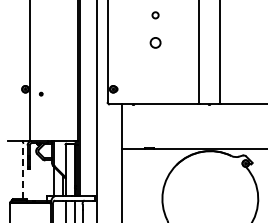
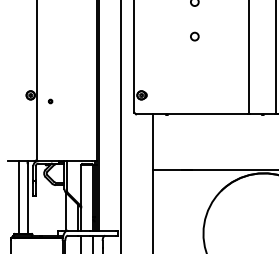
circle: (155, 42) -> (194, 36), size x0.62
line: (16, 170) -> (19, 197), added
line: (23, 171) -> (28, 199), dashed -> solid

